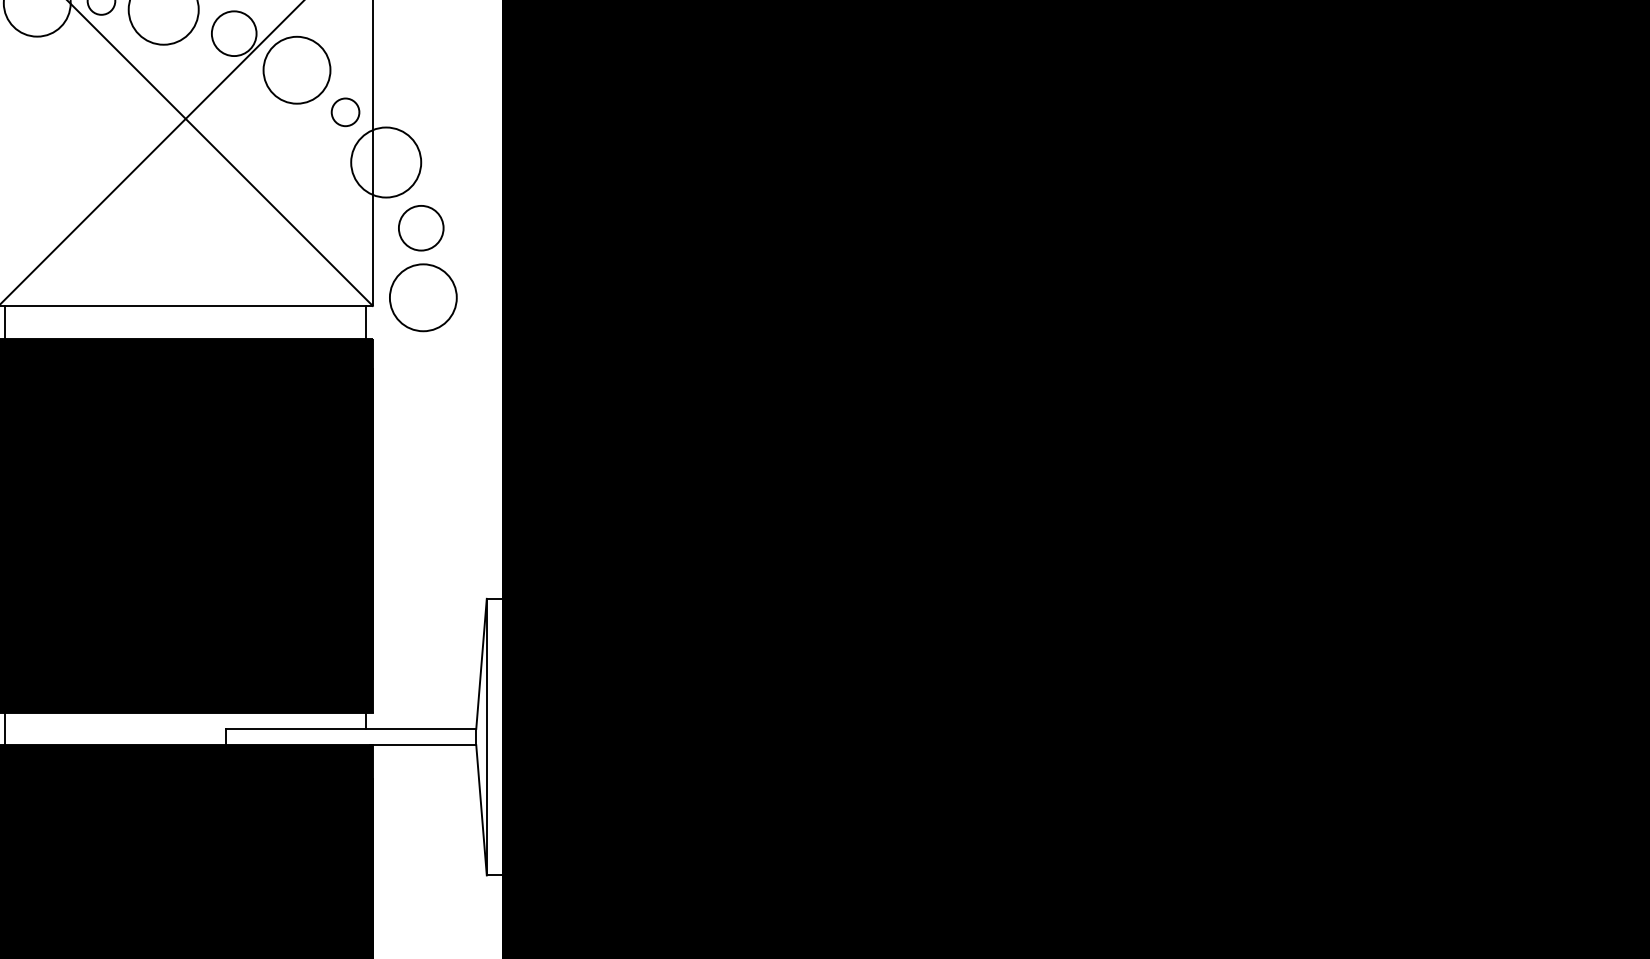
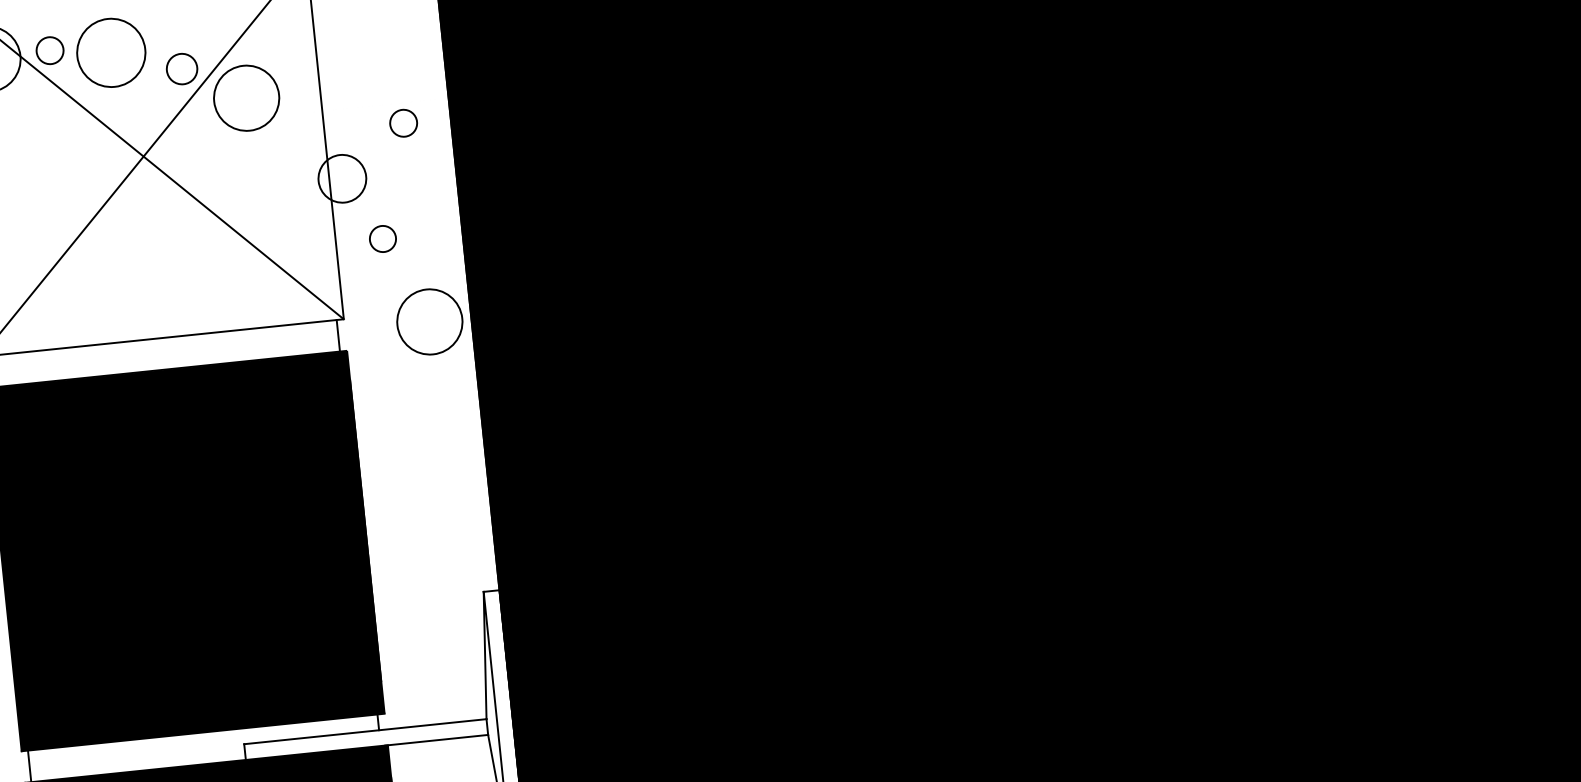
circle: (233, 33) -> (181, 68), size x0.7
circle: (345, 112) -> (403, 123), moved
circle: (386, 162) -> (342, 178), size x0.7
circle: (420, 227) -> (382, 238), size x0.6
circle: (423, 297) -> (429, 321), moved

